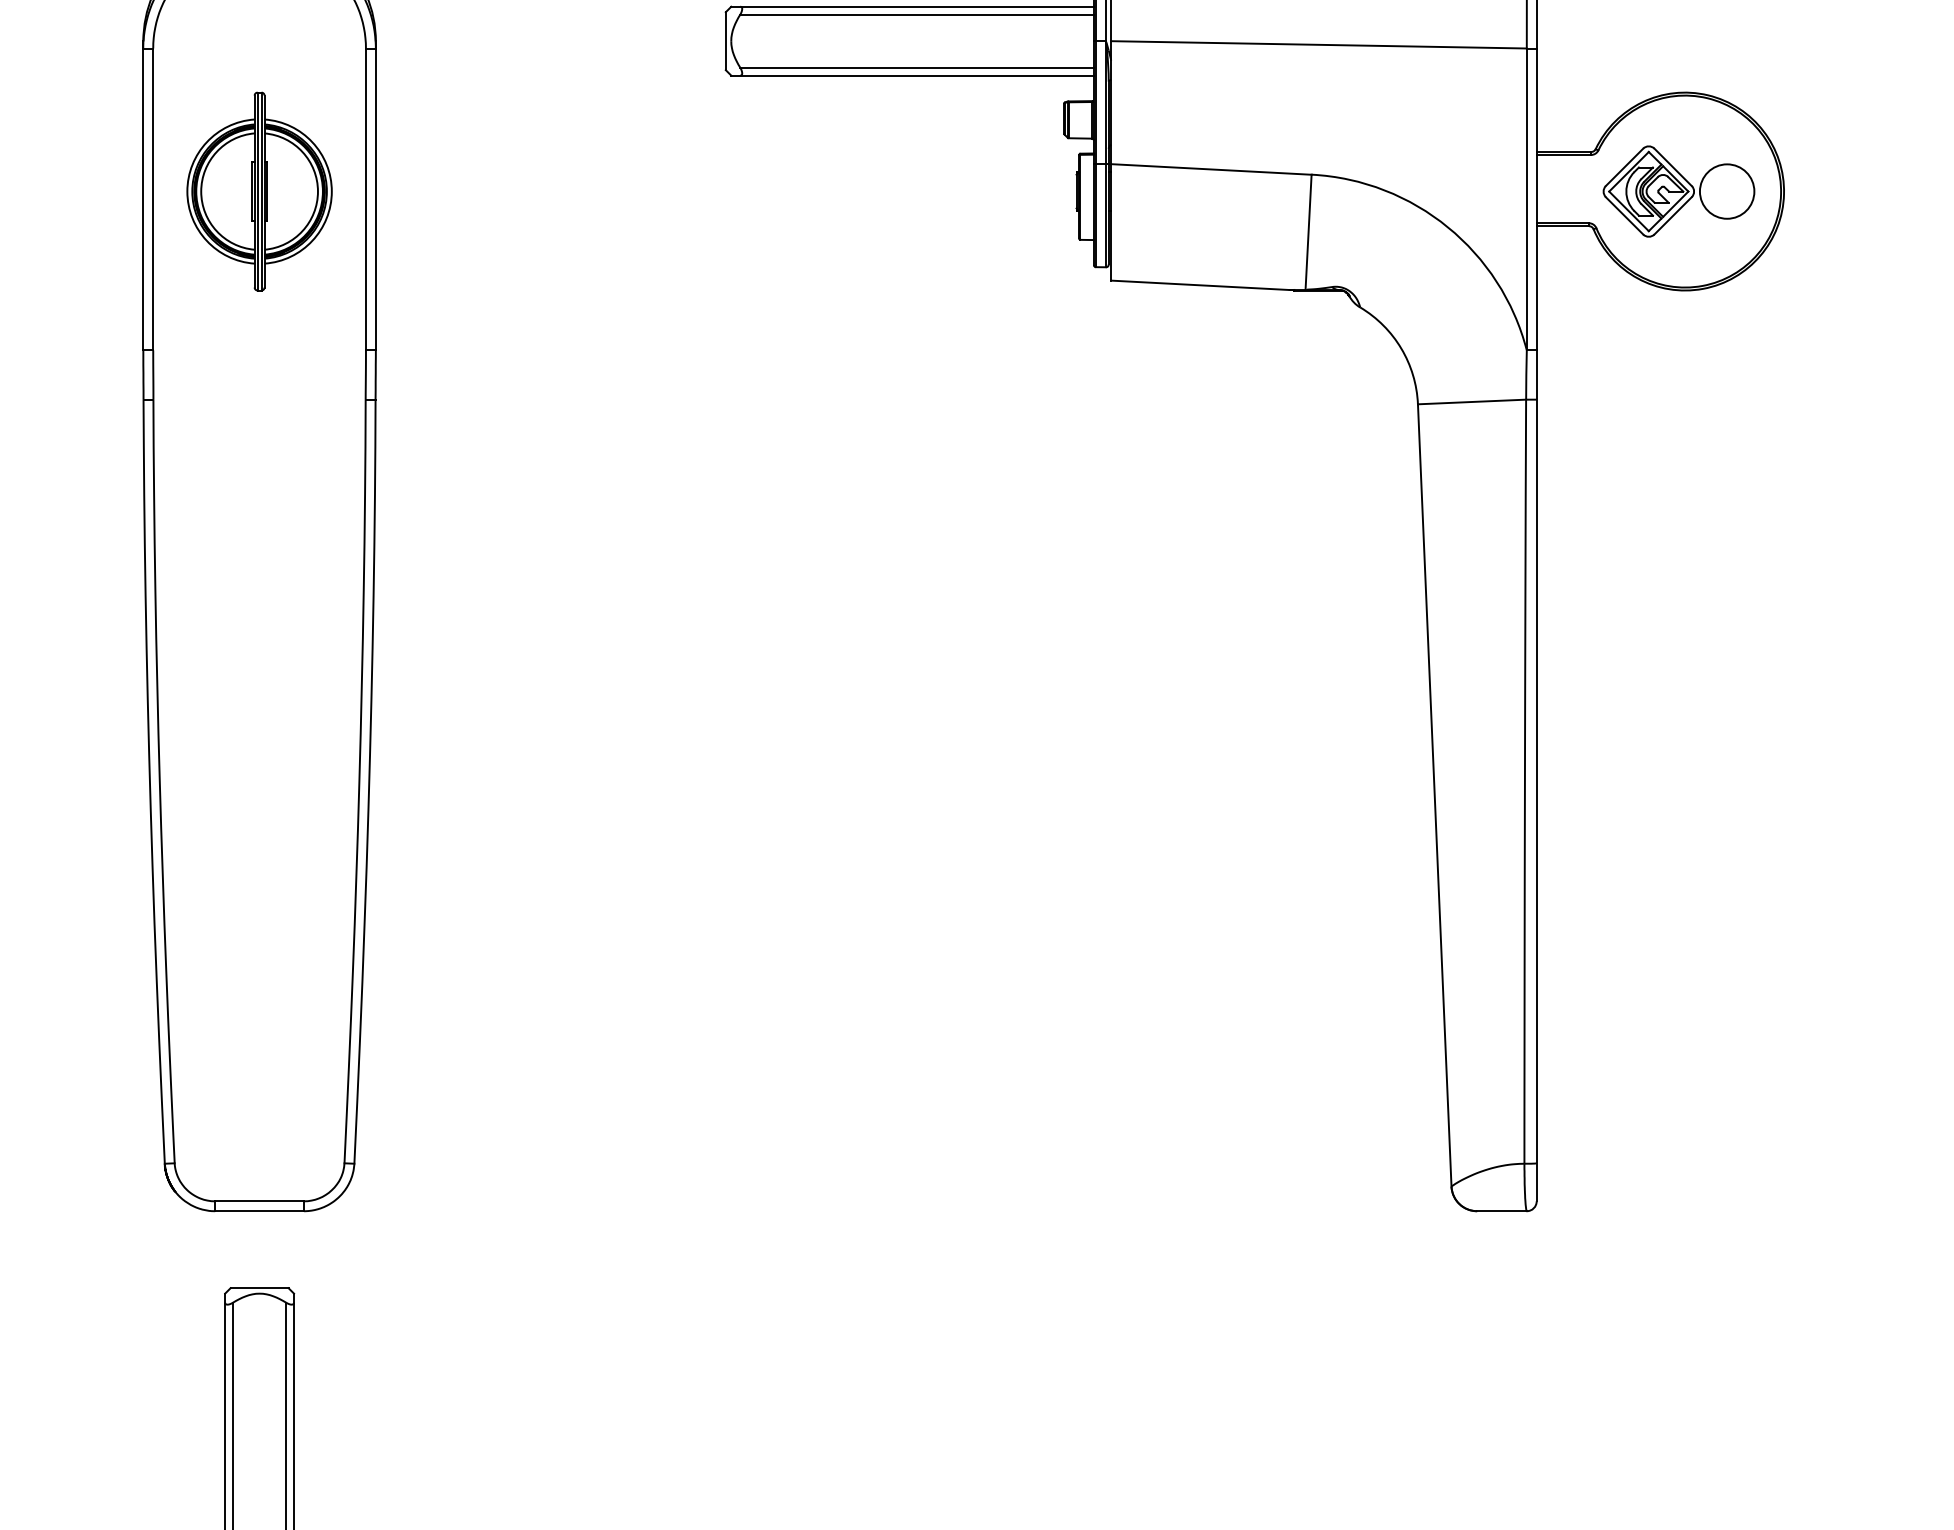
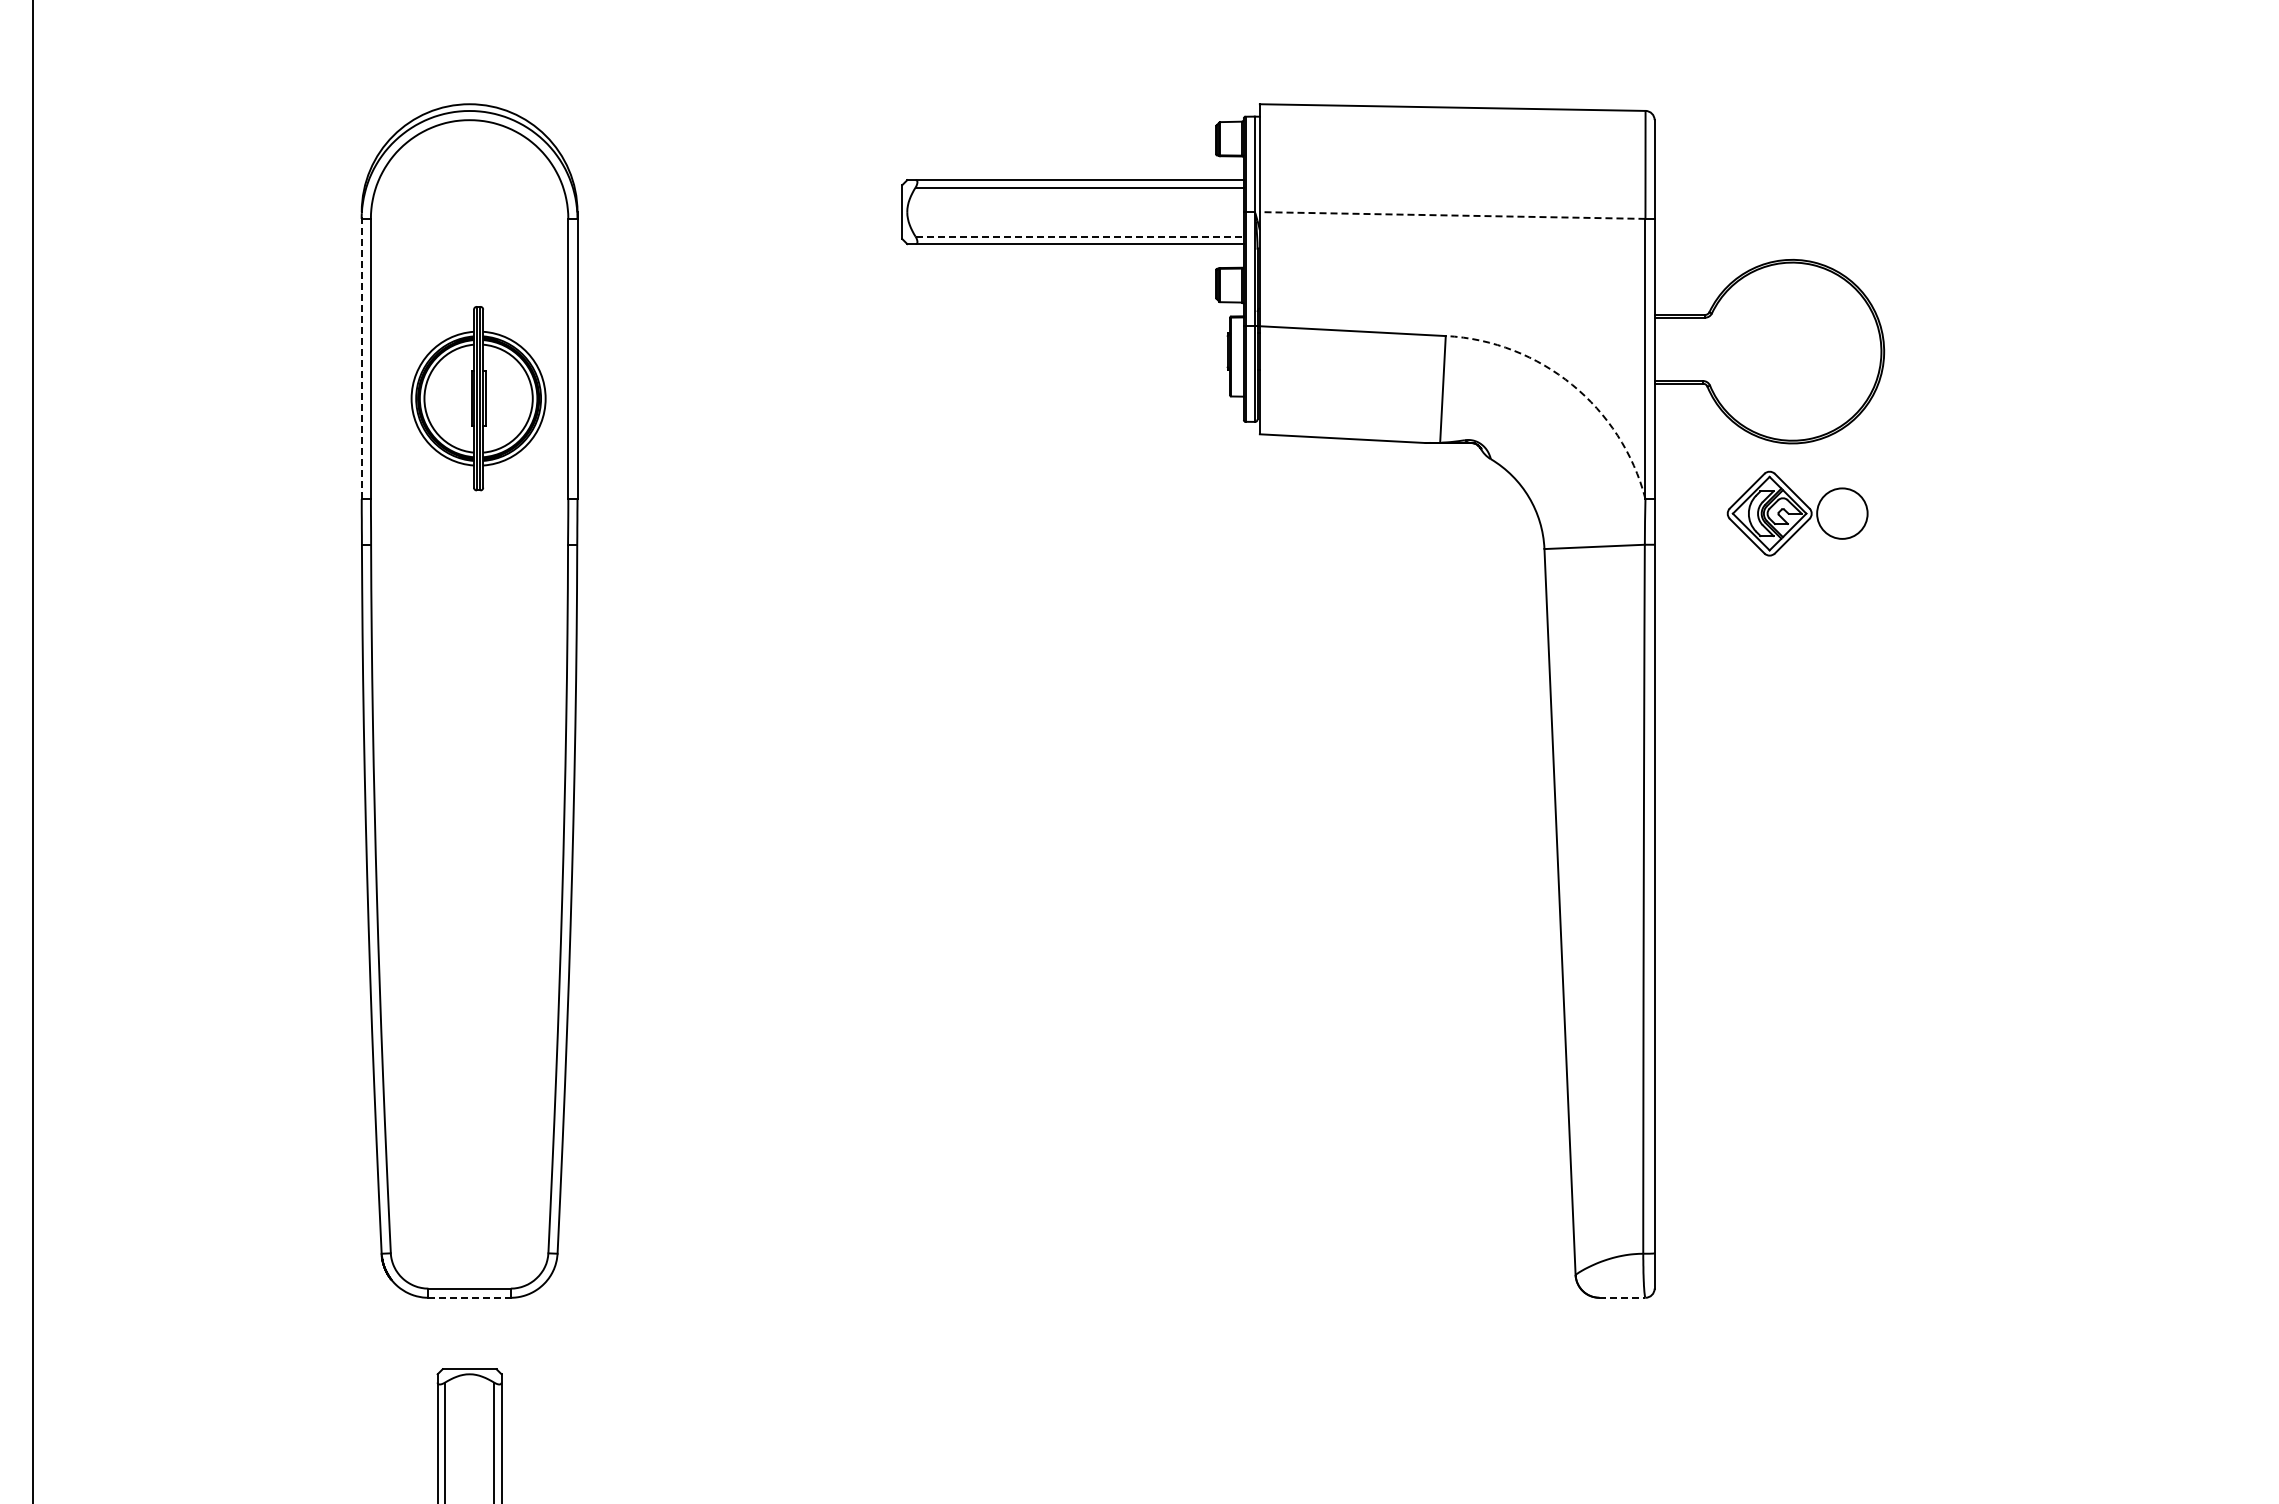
line: (1318, 44) -> (1452, 215), solid -> dashed
line: (917, 67) -> (1080, 236), solid -> dashed
part: (259, 191) -> (478, 398), moved
part: (1678, 191) -> (1797, 513), moved
line: (143, 195) -> (361, 355), solid -> dashed
arc: (1448, 226) -> (1572, 384), solid -> dashed
line: (260, 1210) -> (470, 1297), solid -> dashed
line: (1502, 1210) -> (1622, 1297), solid -> dashed

